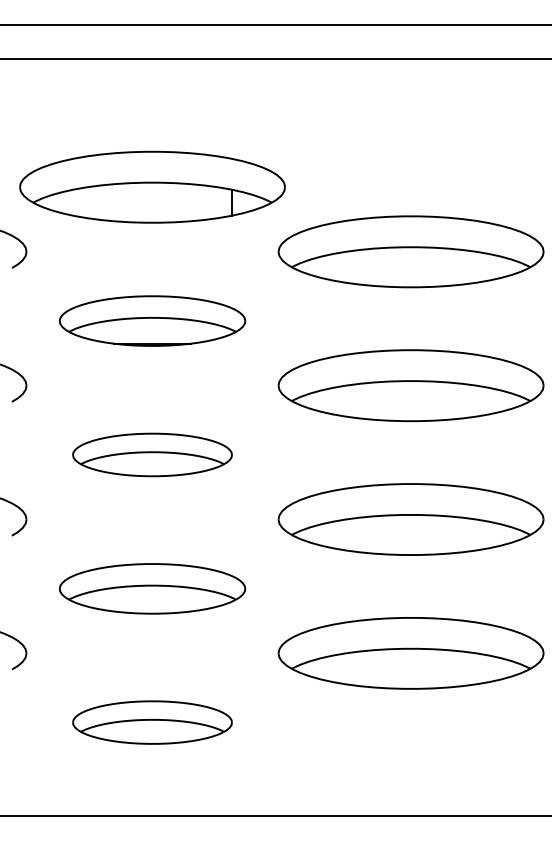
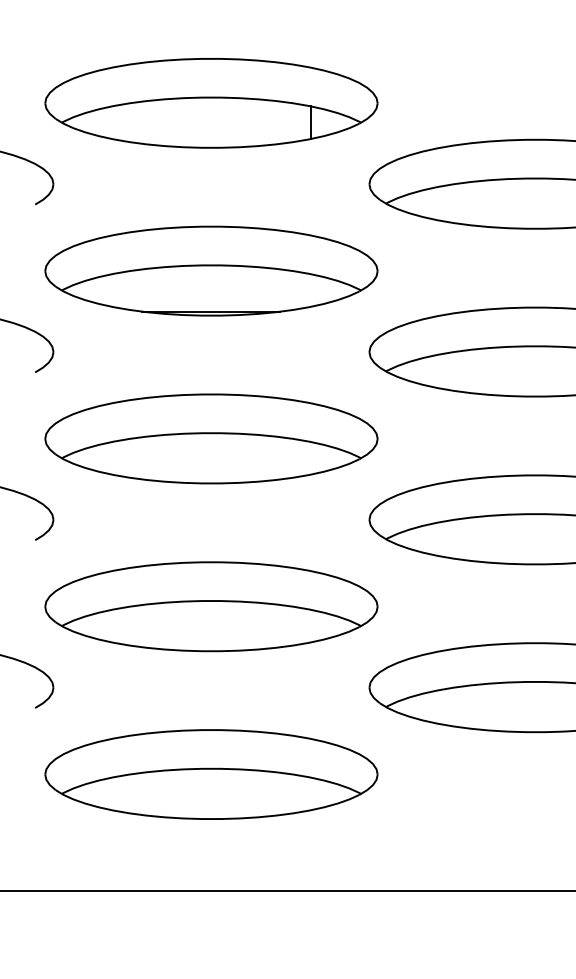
part: (152, 320) -> (211, 270), size x1.43
part: (152, 454) -> (211, 438), size x1.67
part: (152, 588) -> (211, 606), size x1.43
part: (152, 722) -> (211, 774), size x1.67

